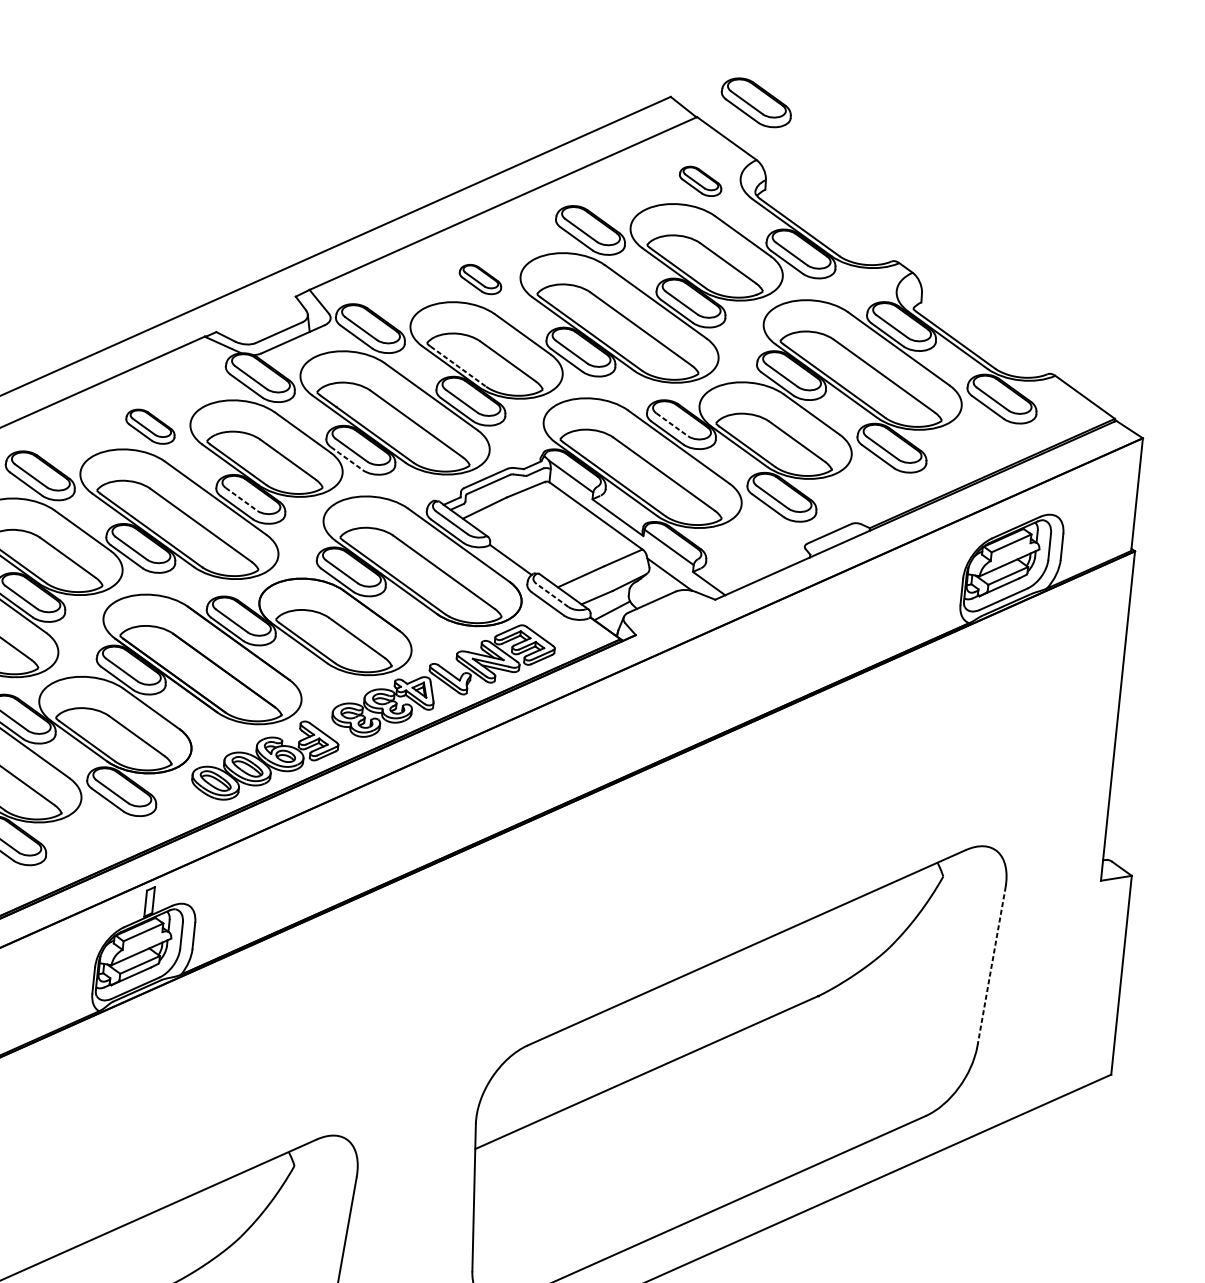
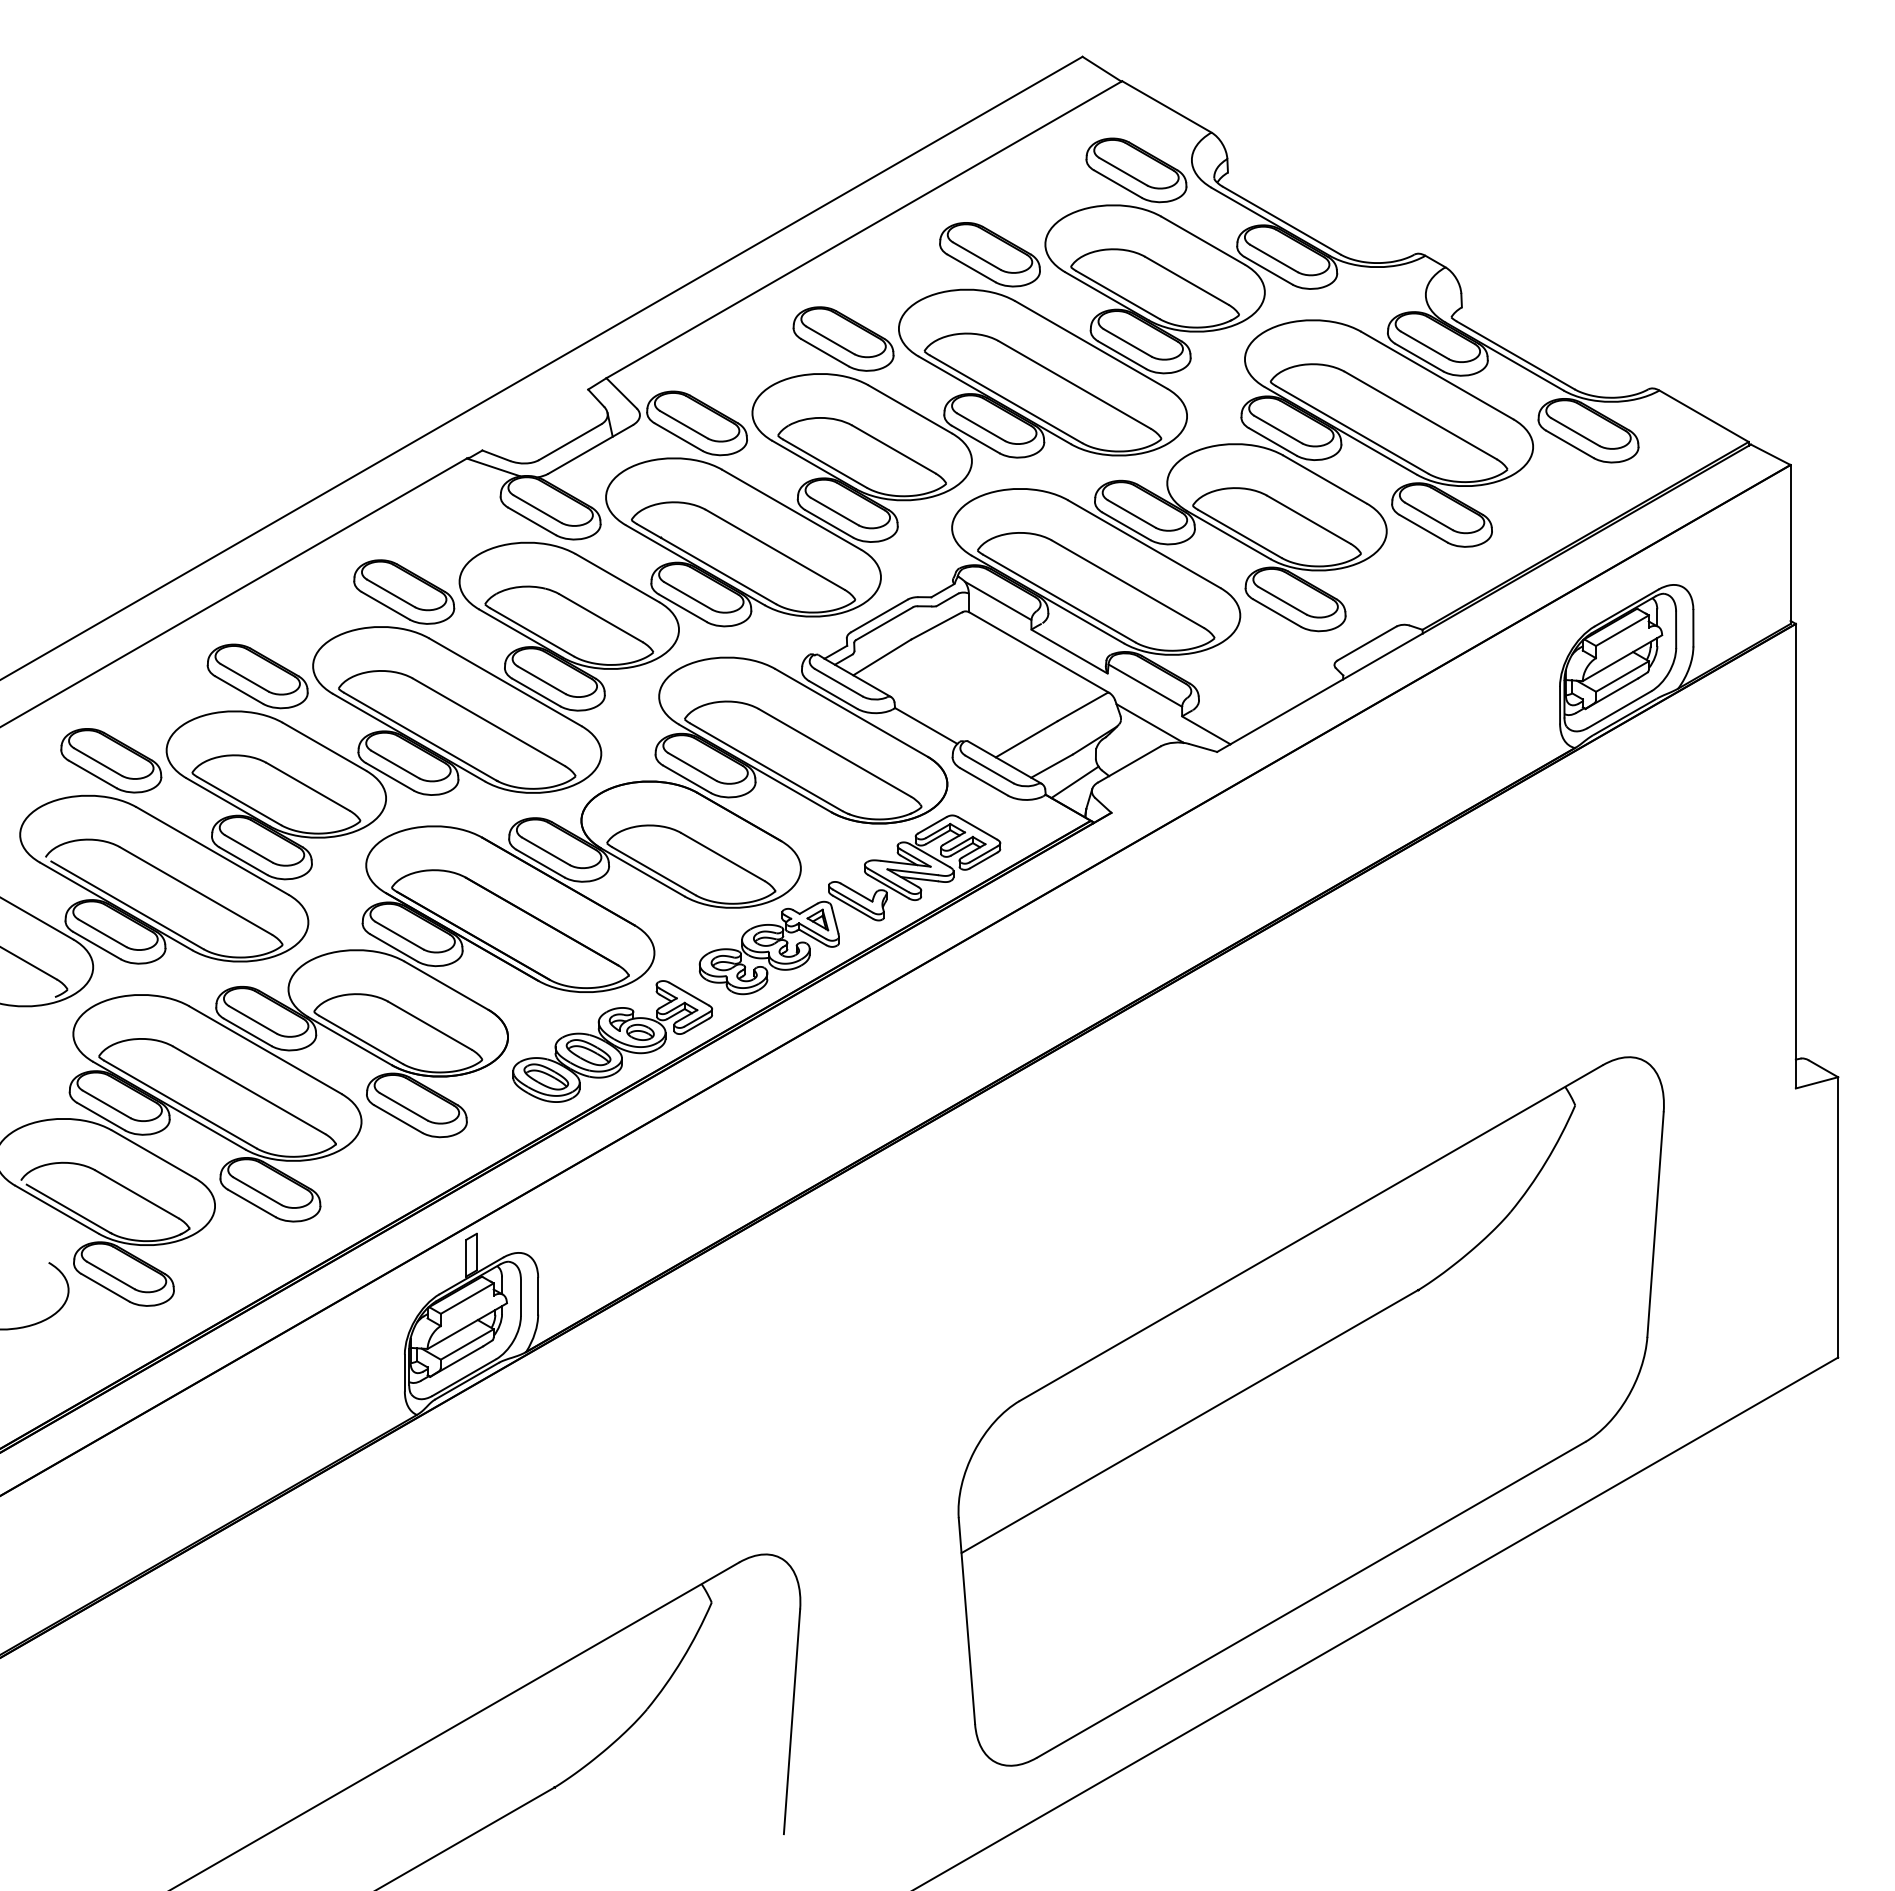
part: (756, 102) -> (1202, 52), removed
part: (700, 181) -> (1136, 170), size x1.67
part: (480, 279) -> (843, 338), size x1.67
line: (458, 367) -> (825, 464), dashed -> solid
line: (672, 425) -> (1132, 514), dashed -> solid
part: (150, 426) -> (404, 591), size x1.43
line: (347, 458) -> (683, 608), dashed -> solid
line: (242, 499) -> (542, 680), dashed -> solid
line: (552, 595) -> (989, 769), dashed -> solid
line: (991, 966) -> (1655, 1224), dashed -> solid

